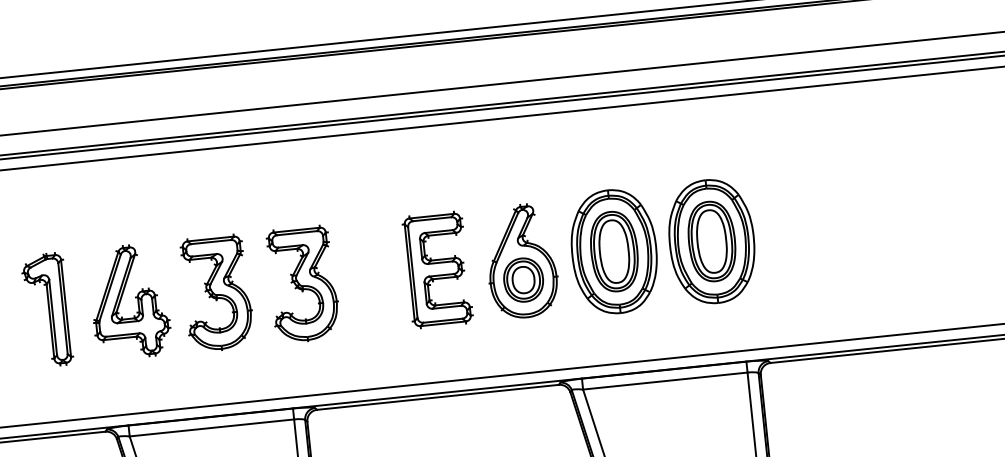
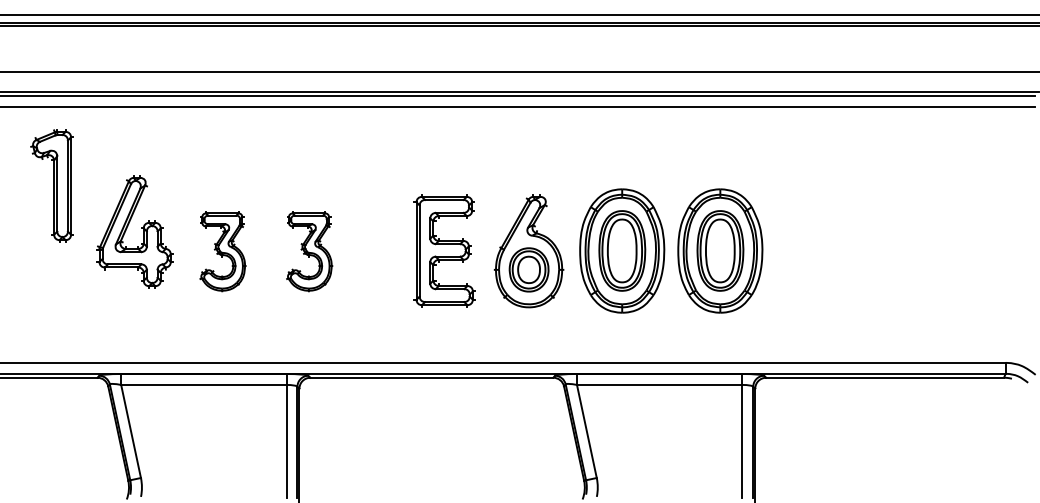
part: (303, 284) -> (309, 251), size x0.7
part: (216, 293) -> (222, 251), size x0.7
part: (121, 299) -> (127, 228), moved
part: (46, 309) -> (51, 185), moved

